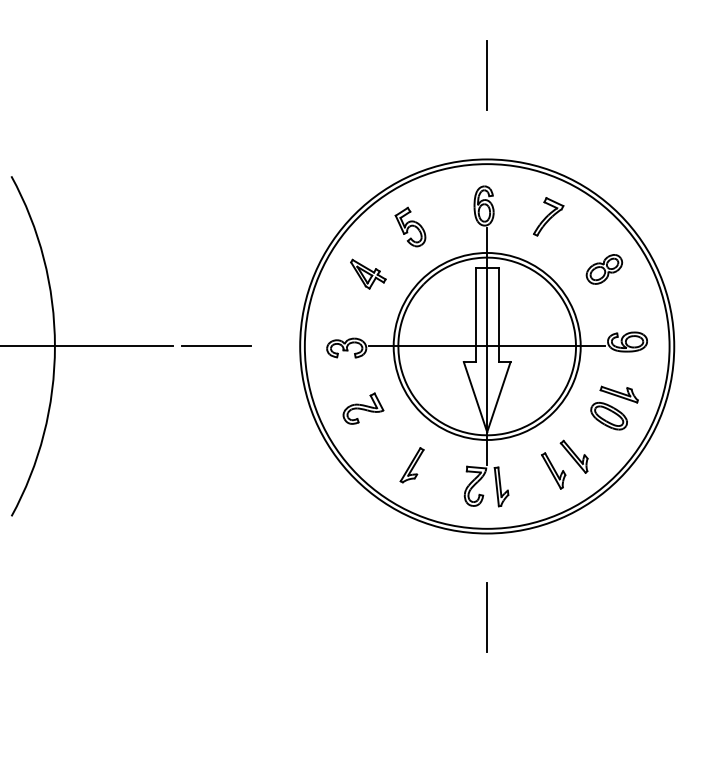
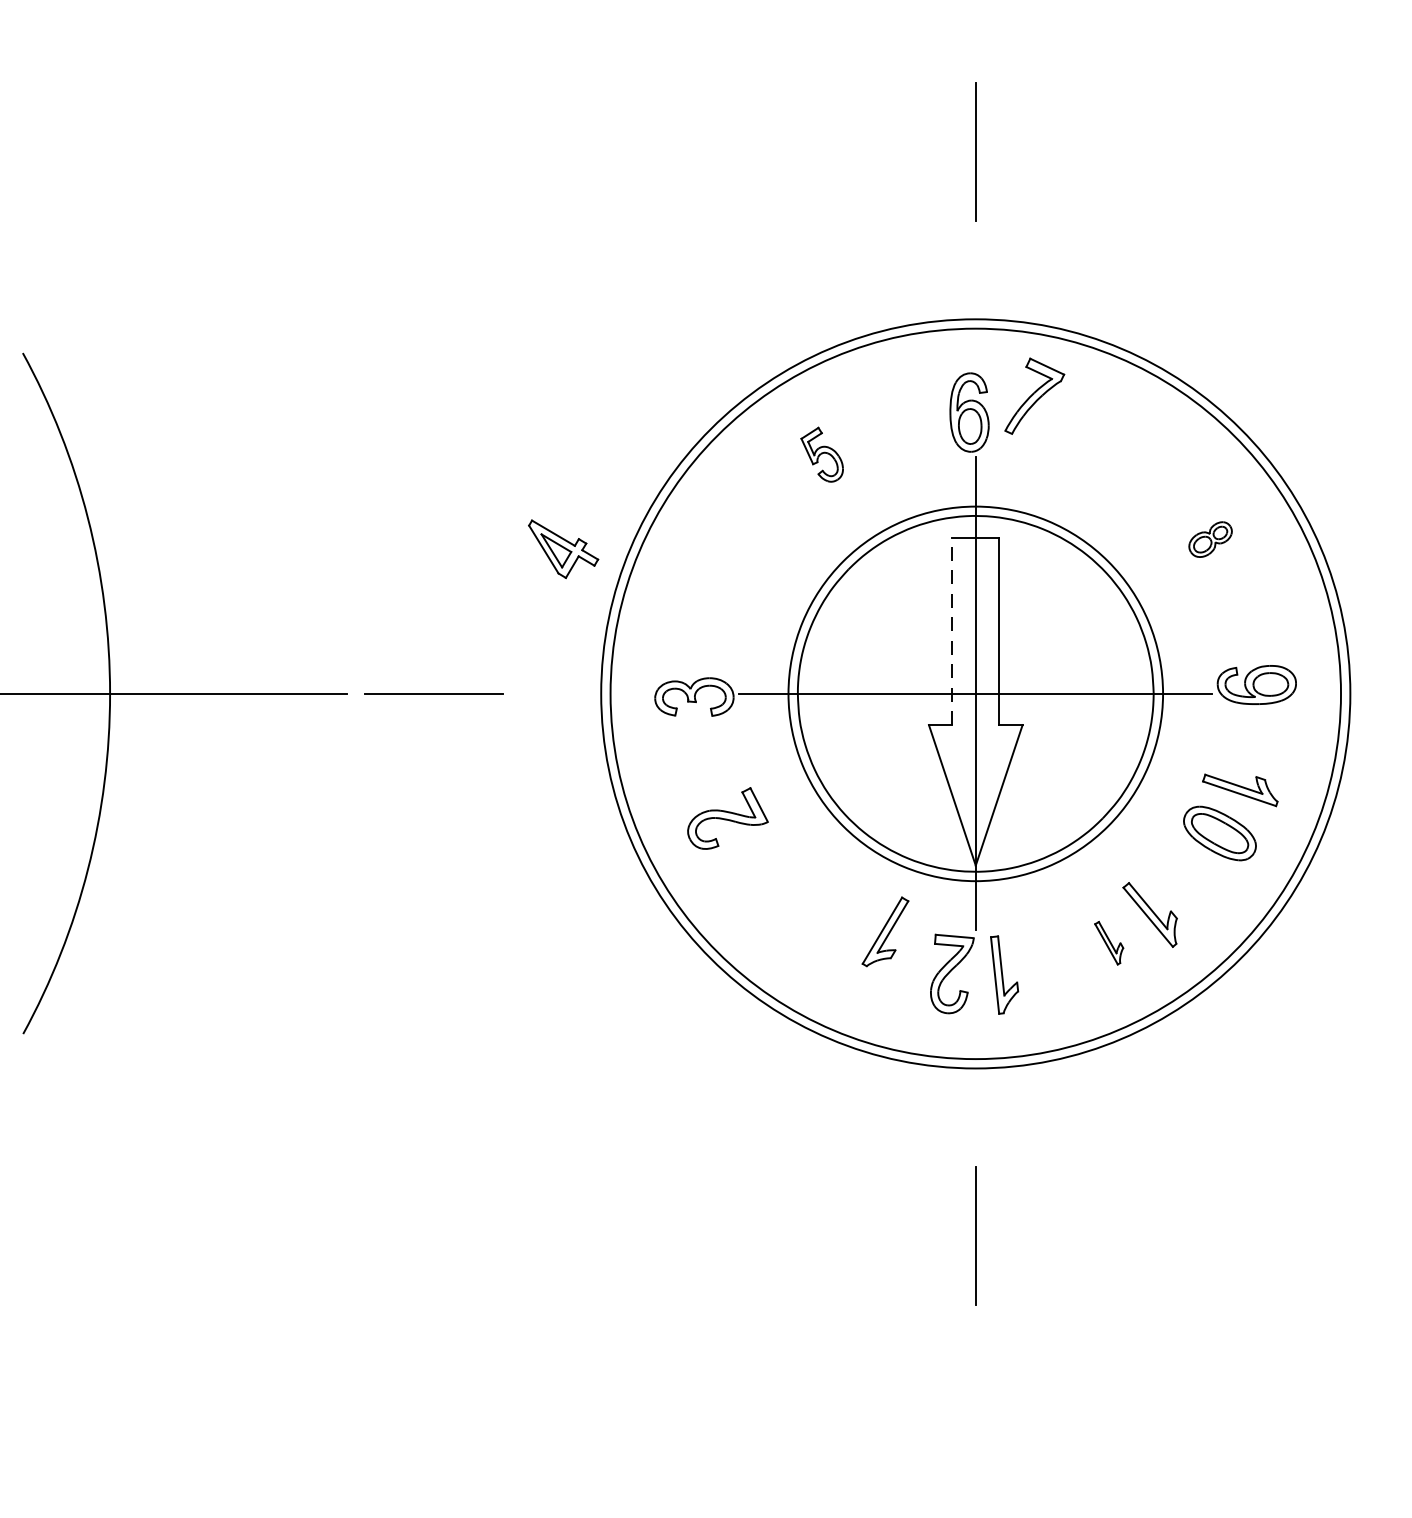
part: (548, 216) -> (1034, 395), moved
part: (410, 226) -> (822, 453), size x0.7
part: (604, 269) -> (1210, 539), size x0.6
part: (368, 273) -> (563, 547), moved
line: (475, 315) -> (952, 631), solid -> dashed
part: (411, 465) -> (884, 932), moved
part: (553, 470) -> (1108, 942), size x0.6

